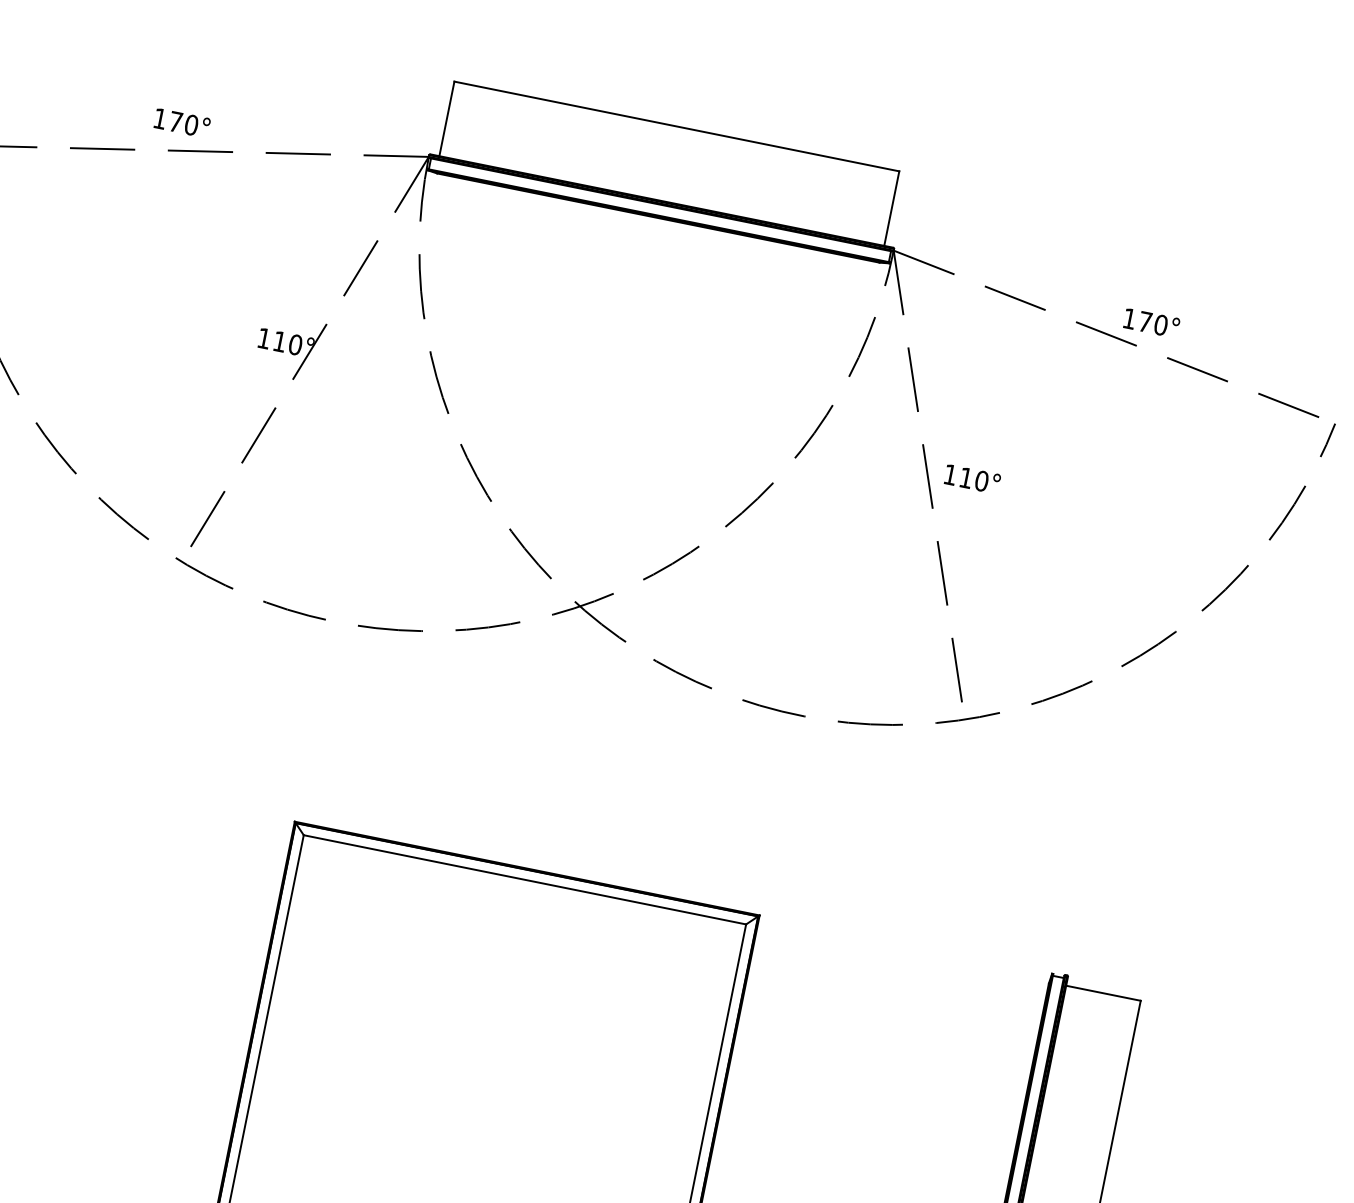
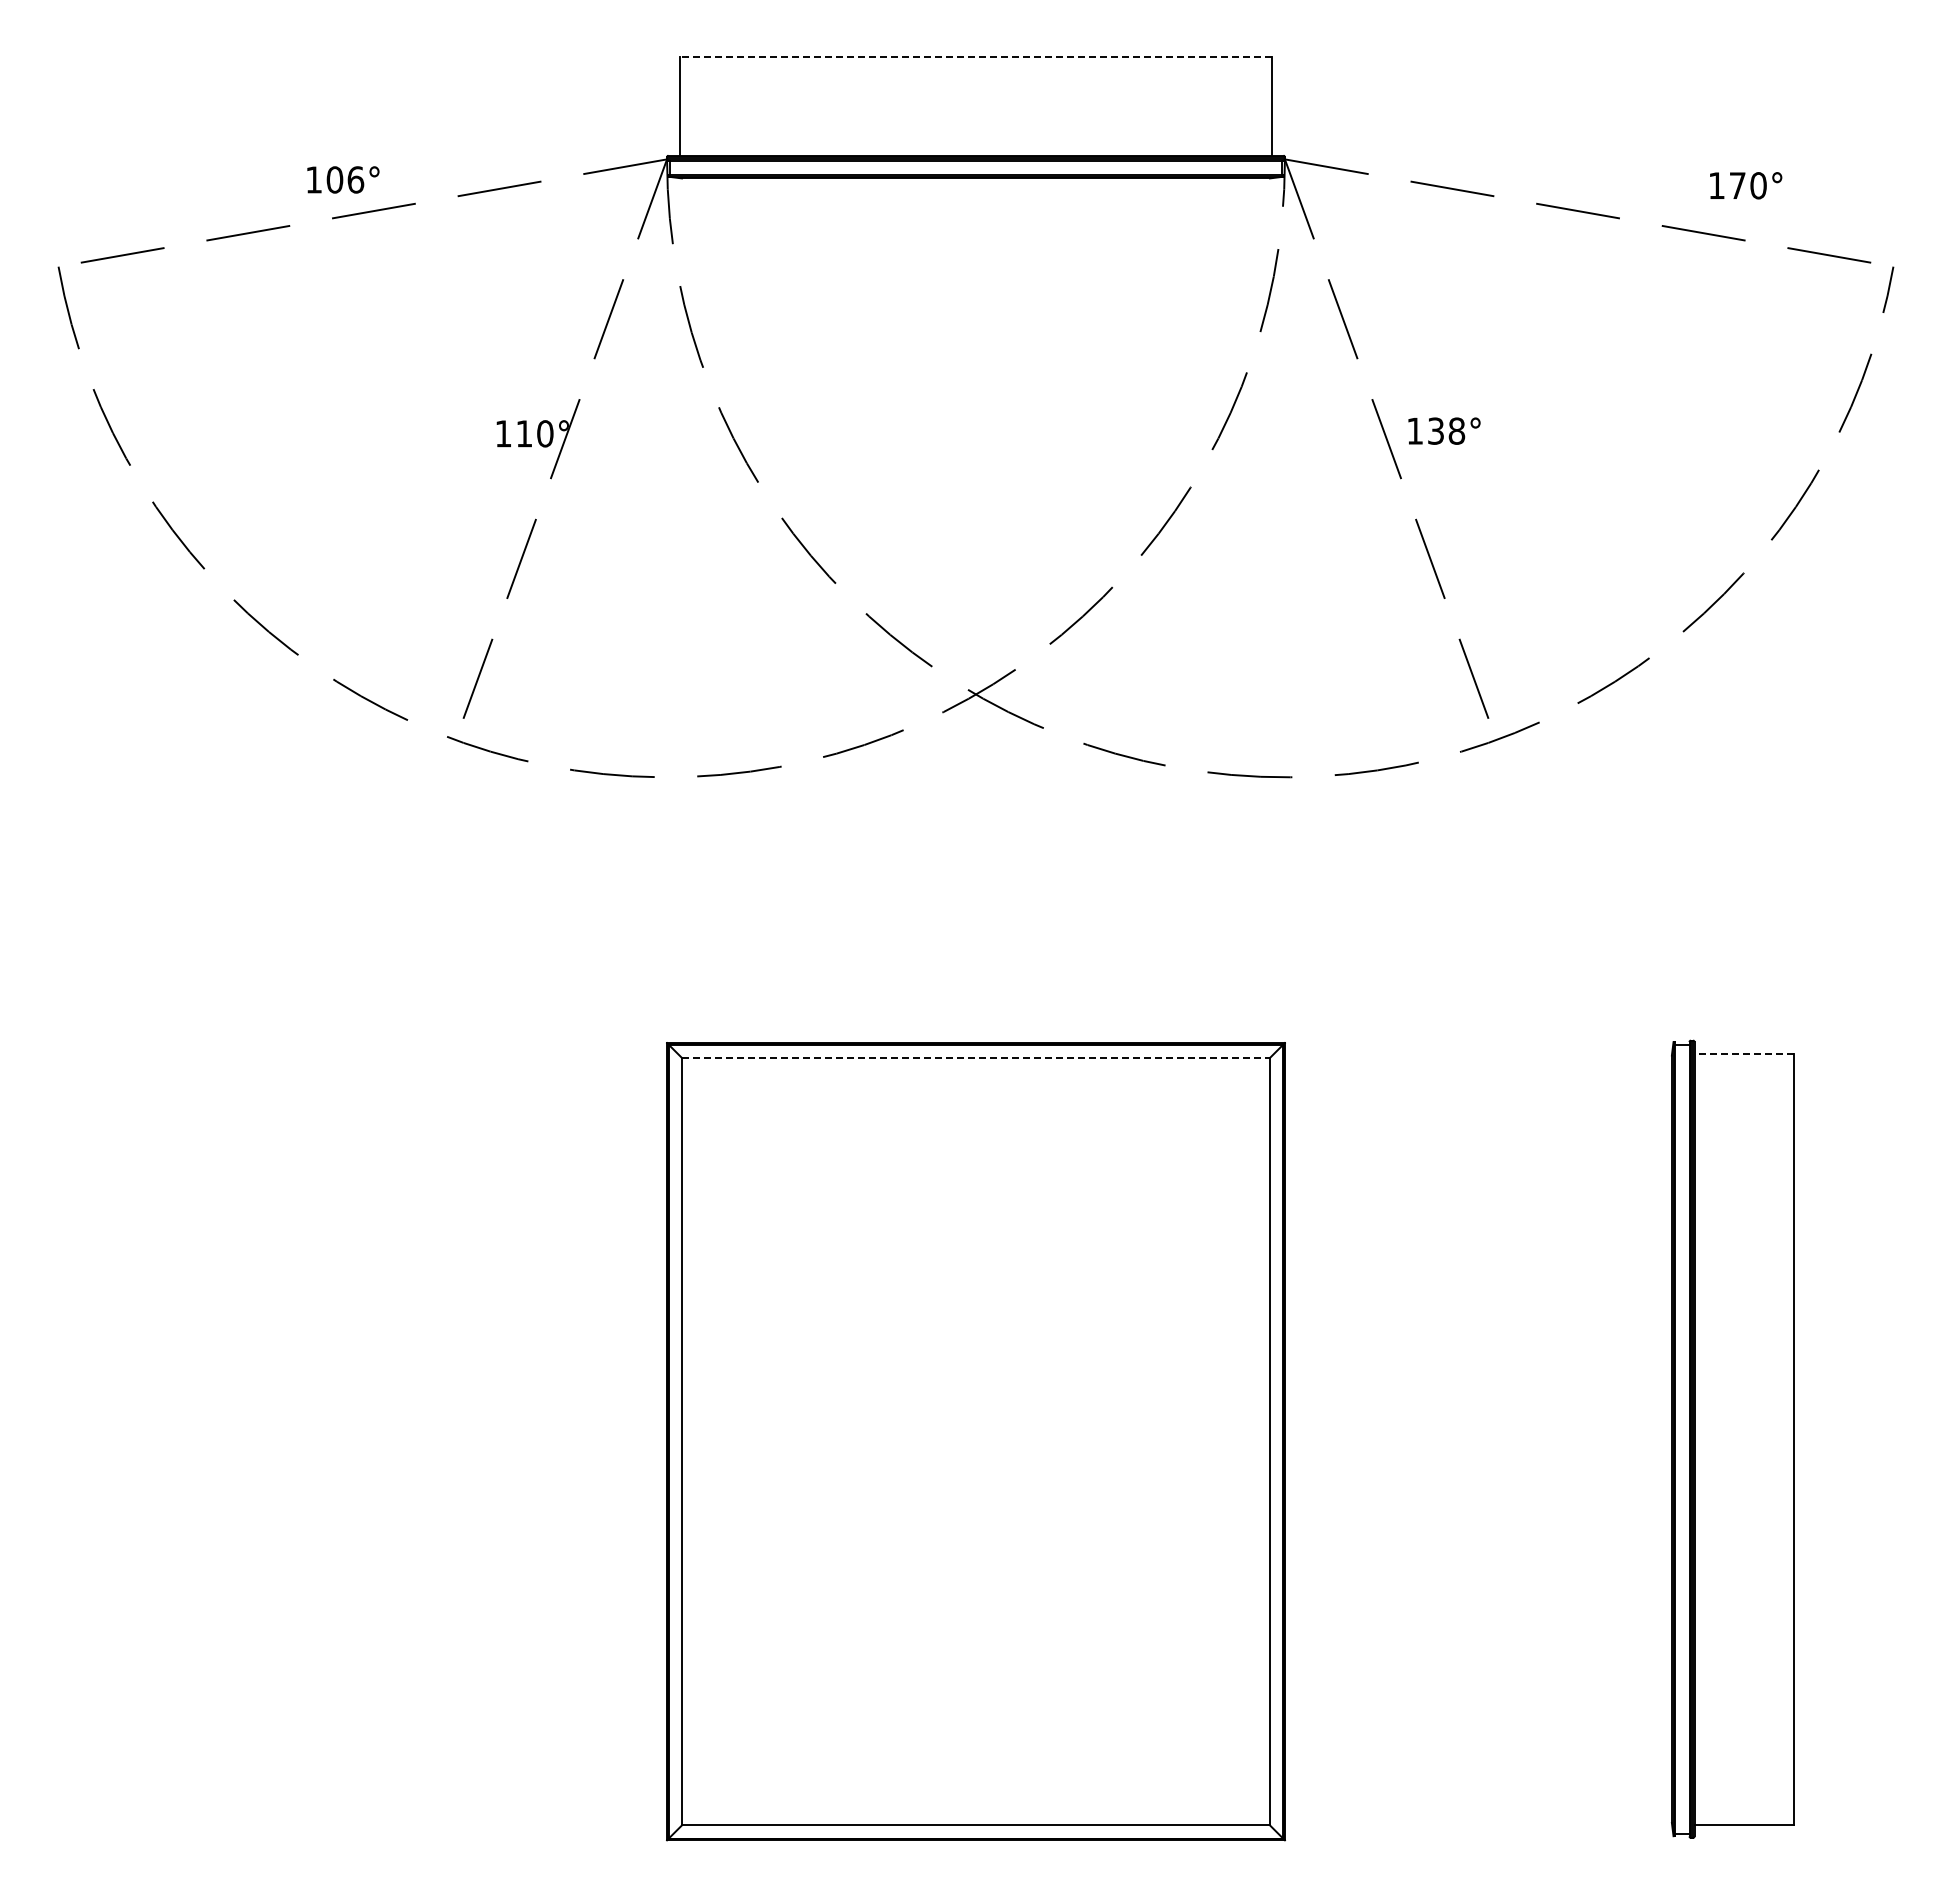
text: (183, 123) -> (345, 179), 170° -> 106°
line: (677, 126) -> (976, 56), solid -> dashed
text: (1152, 323) -> (1746, 185), moved
text: (974, 479) -> (1446, 430), 110° -> 138°
line: (524, 879) -> (975, 1057), solid -> dashed
line: (1103, 993) -> (1744, 1053), solid -> dashed

